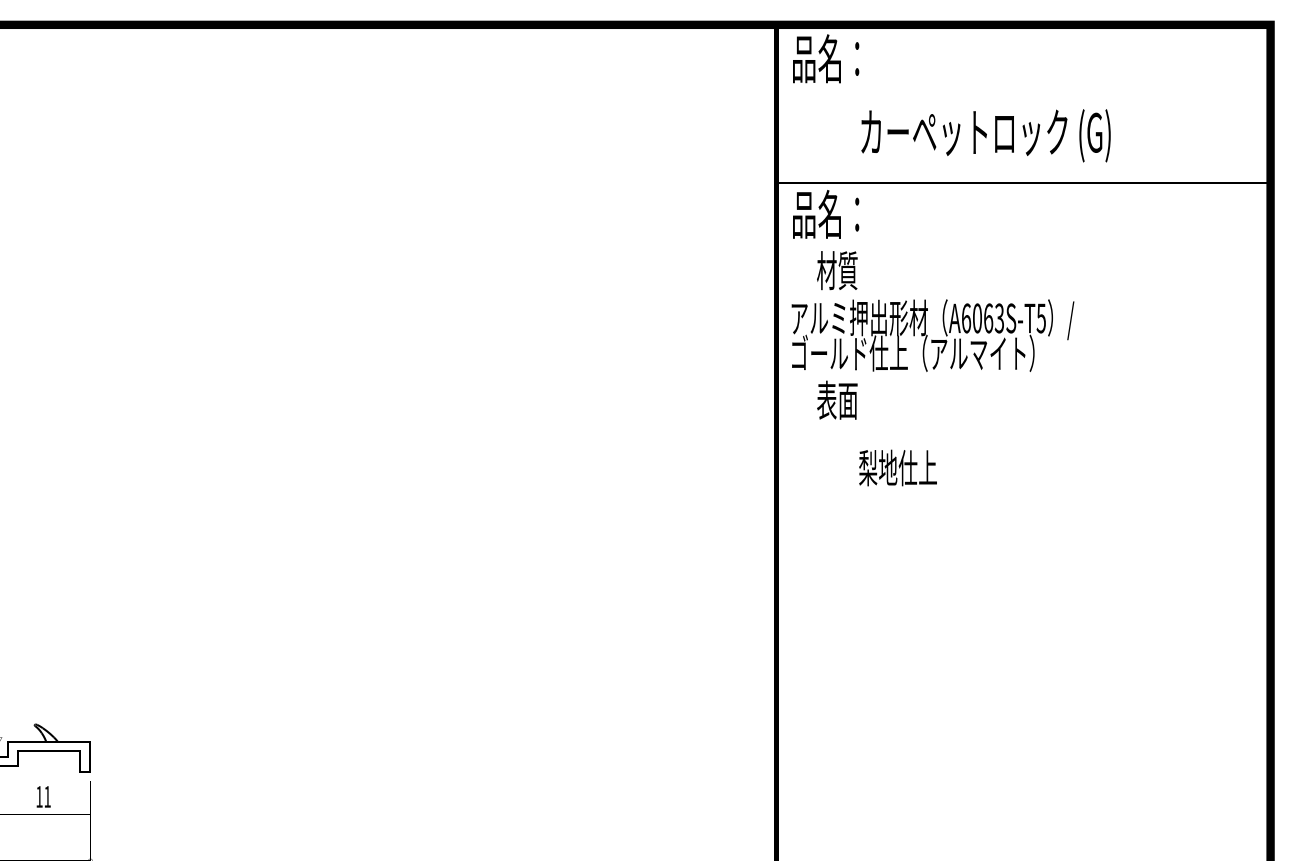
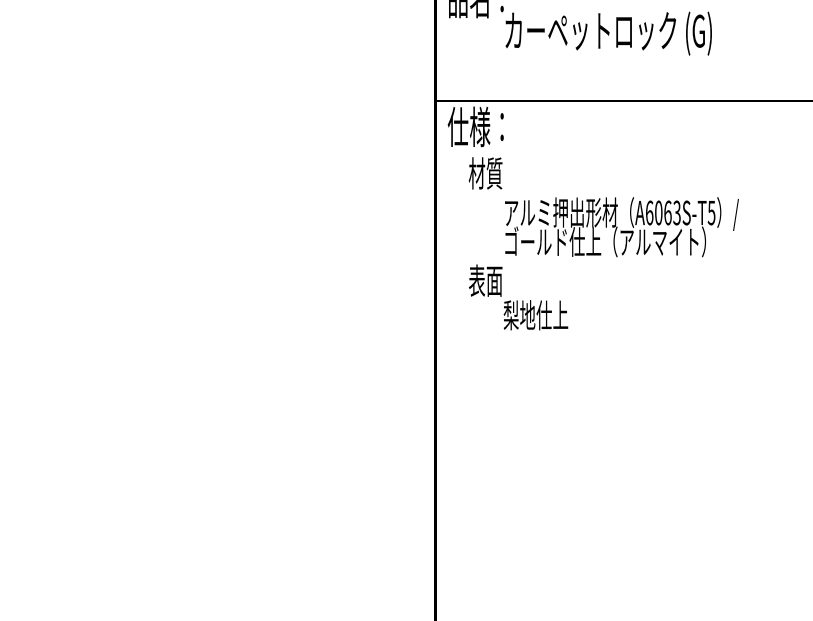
text: (985, 135) -> (608, 33), moved
text: (817, 214) -> (469, 126), 品名： -> 仕様：
text: (932, 335) -> (621, 227), moved
text: (897, 467) -> (535, 314), moved

